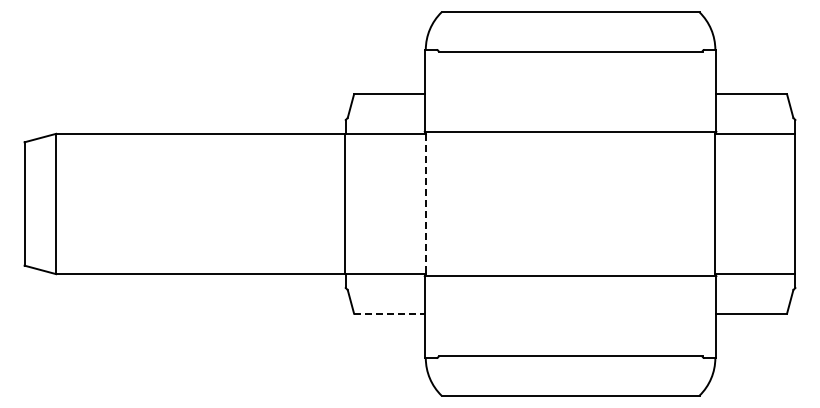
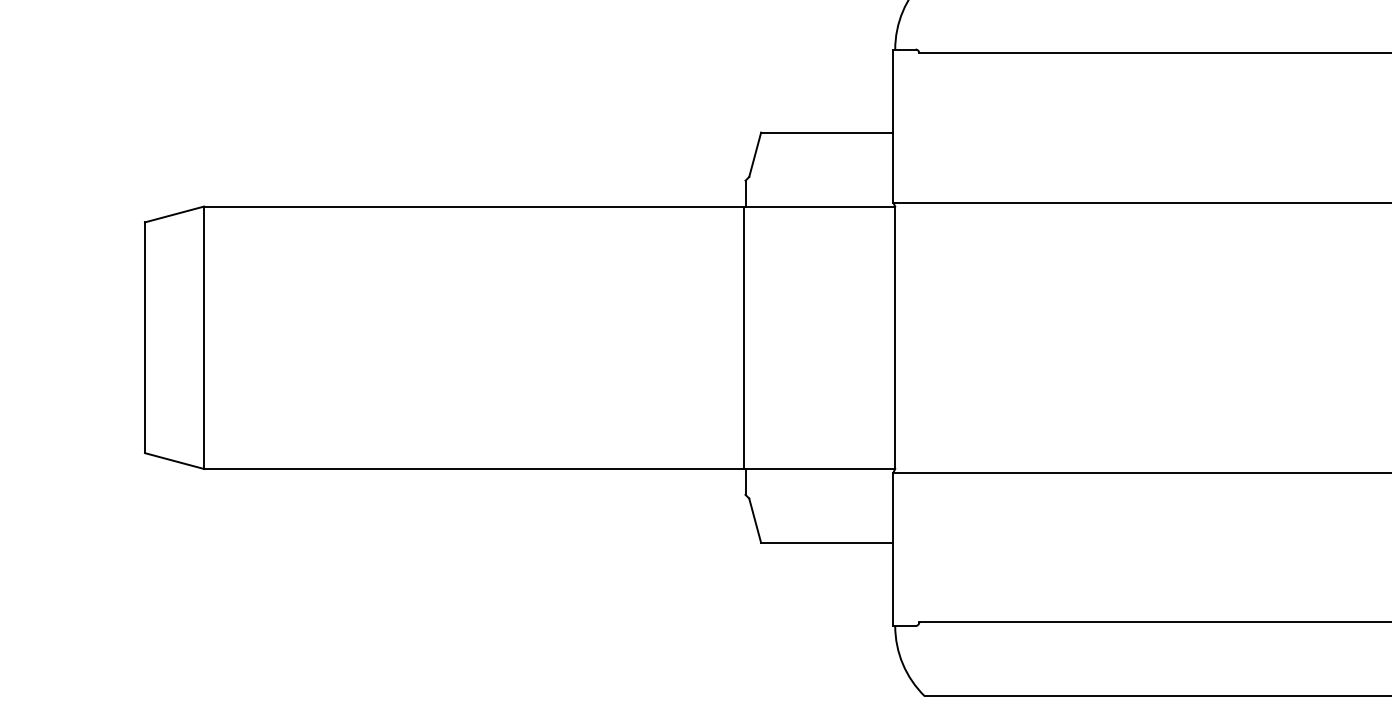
line: (425, 204) -> (894, 338), dashed -> solid
line: (389, 313) -> (827, 542), dashed -> solid

